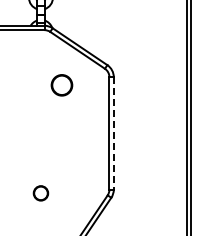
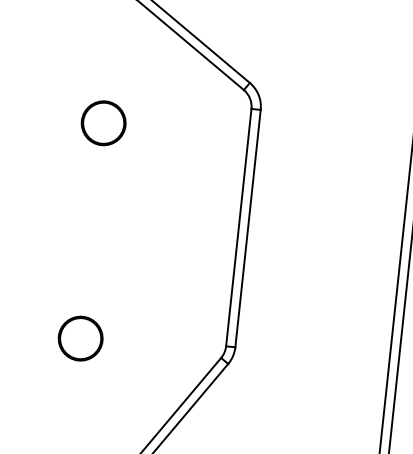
part: (61, 85) -> (102, 123), moved
line: (113, 133) -> (247, 228), dashed -> solid
part: (40, 193) -> (79, 338), size x1.43

